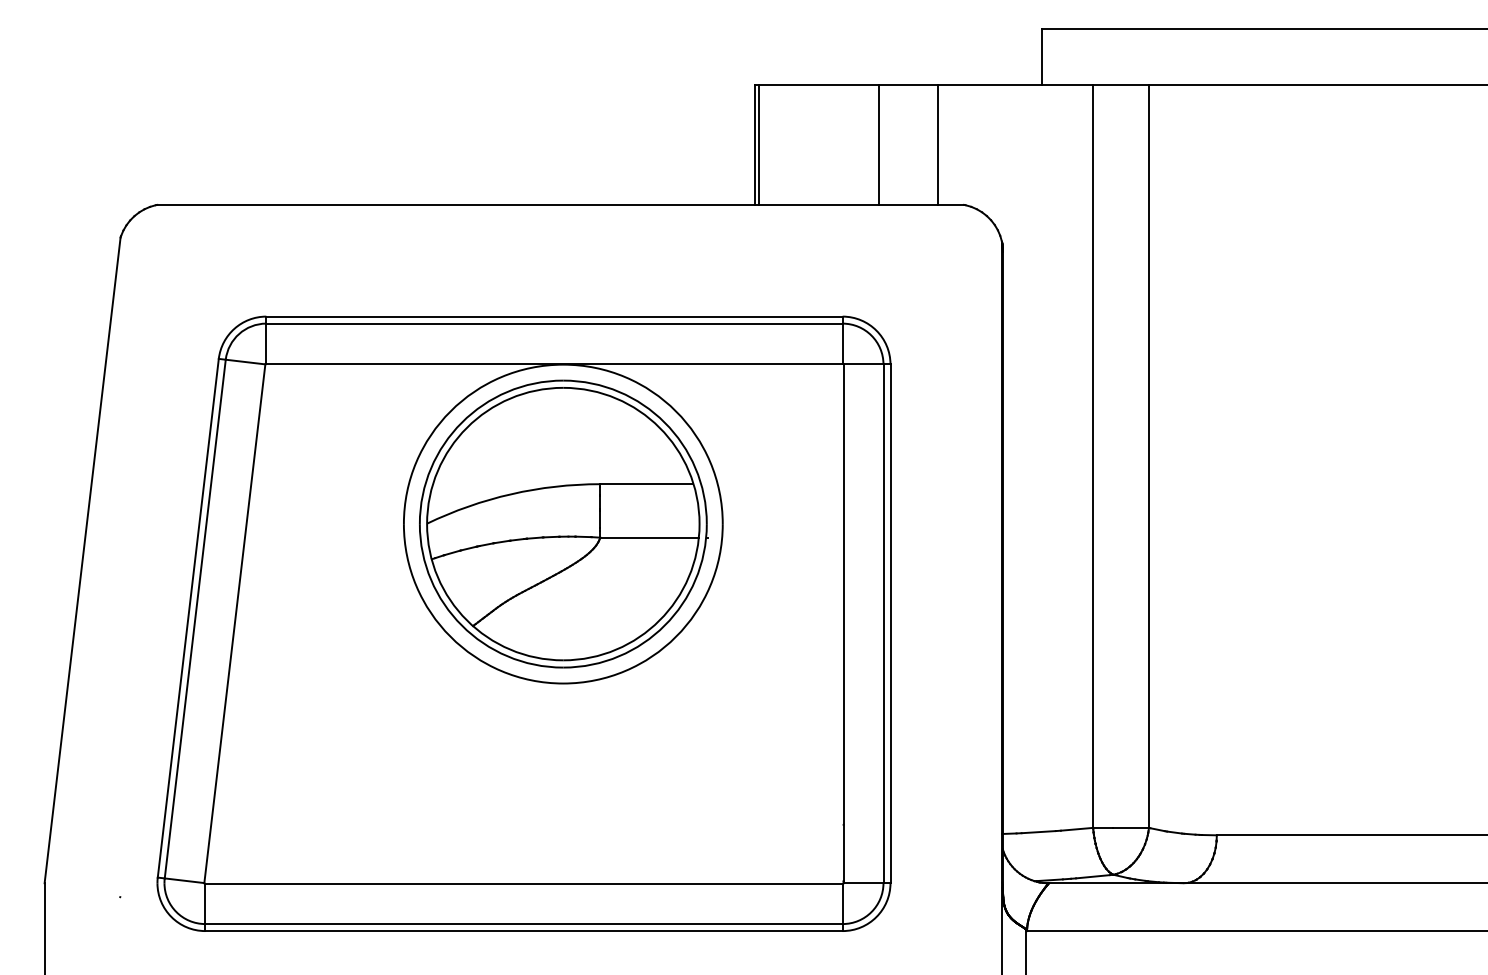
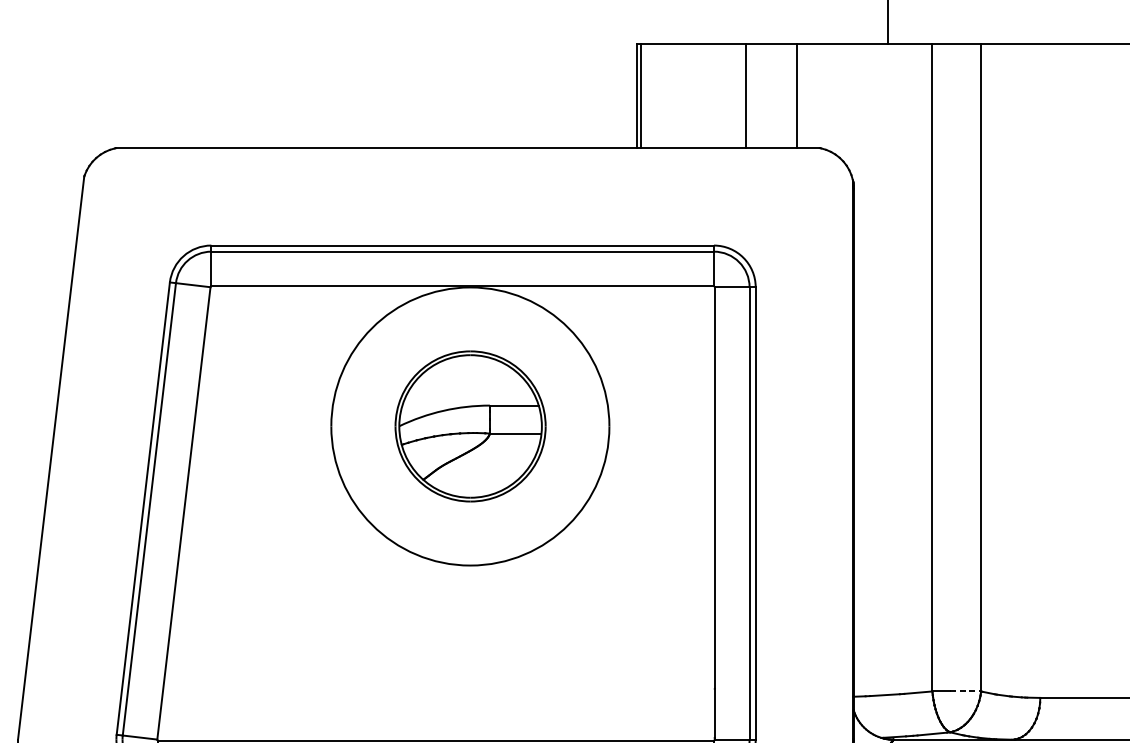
part: (563, 523) -> (470, 425), size x0.6
line: (1131, 827) -> (965, 691), solid -> dashed

